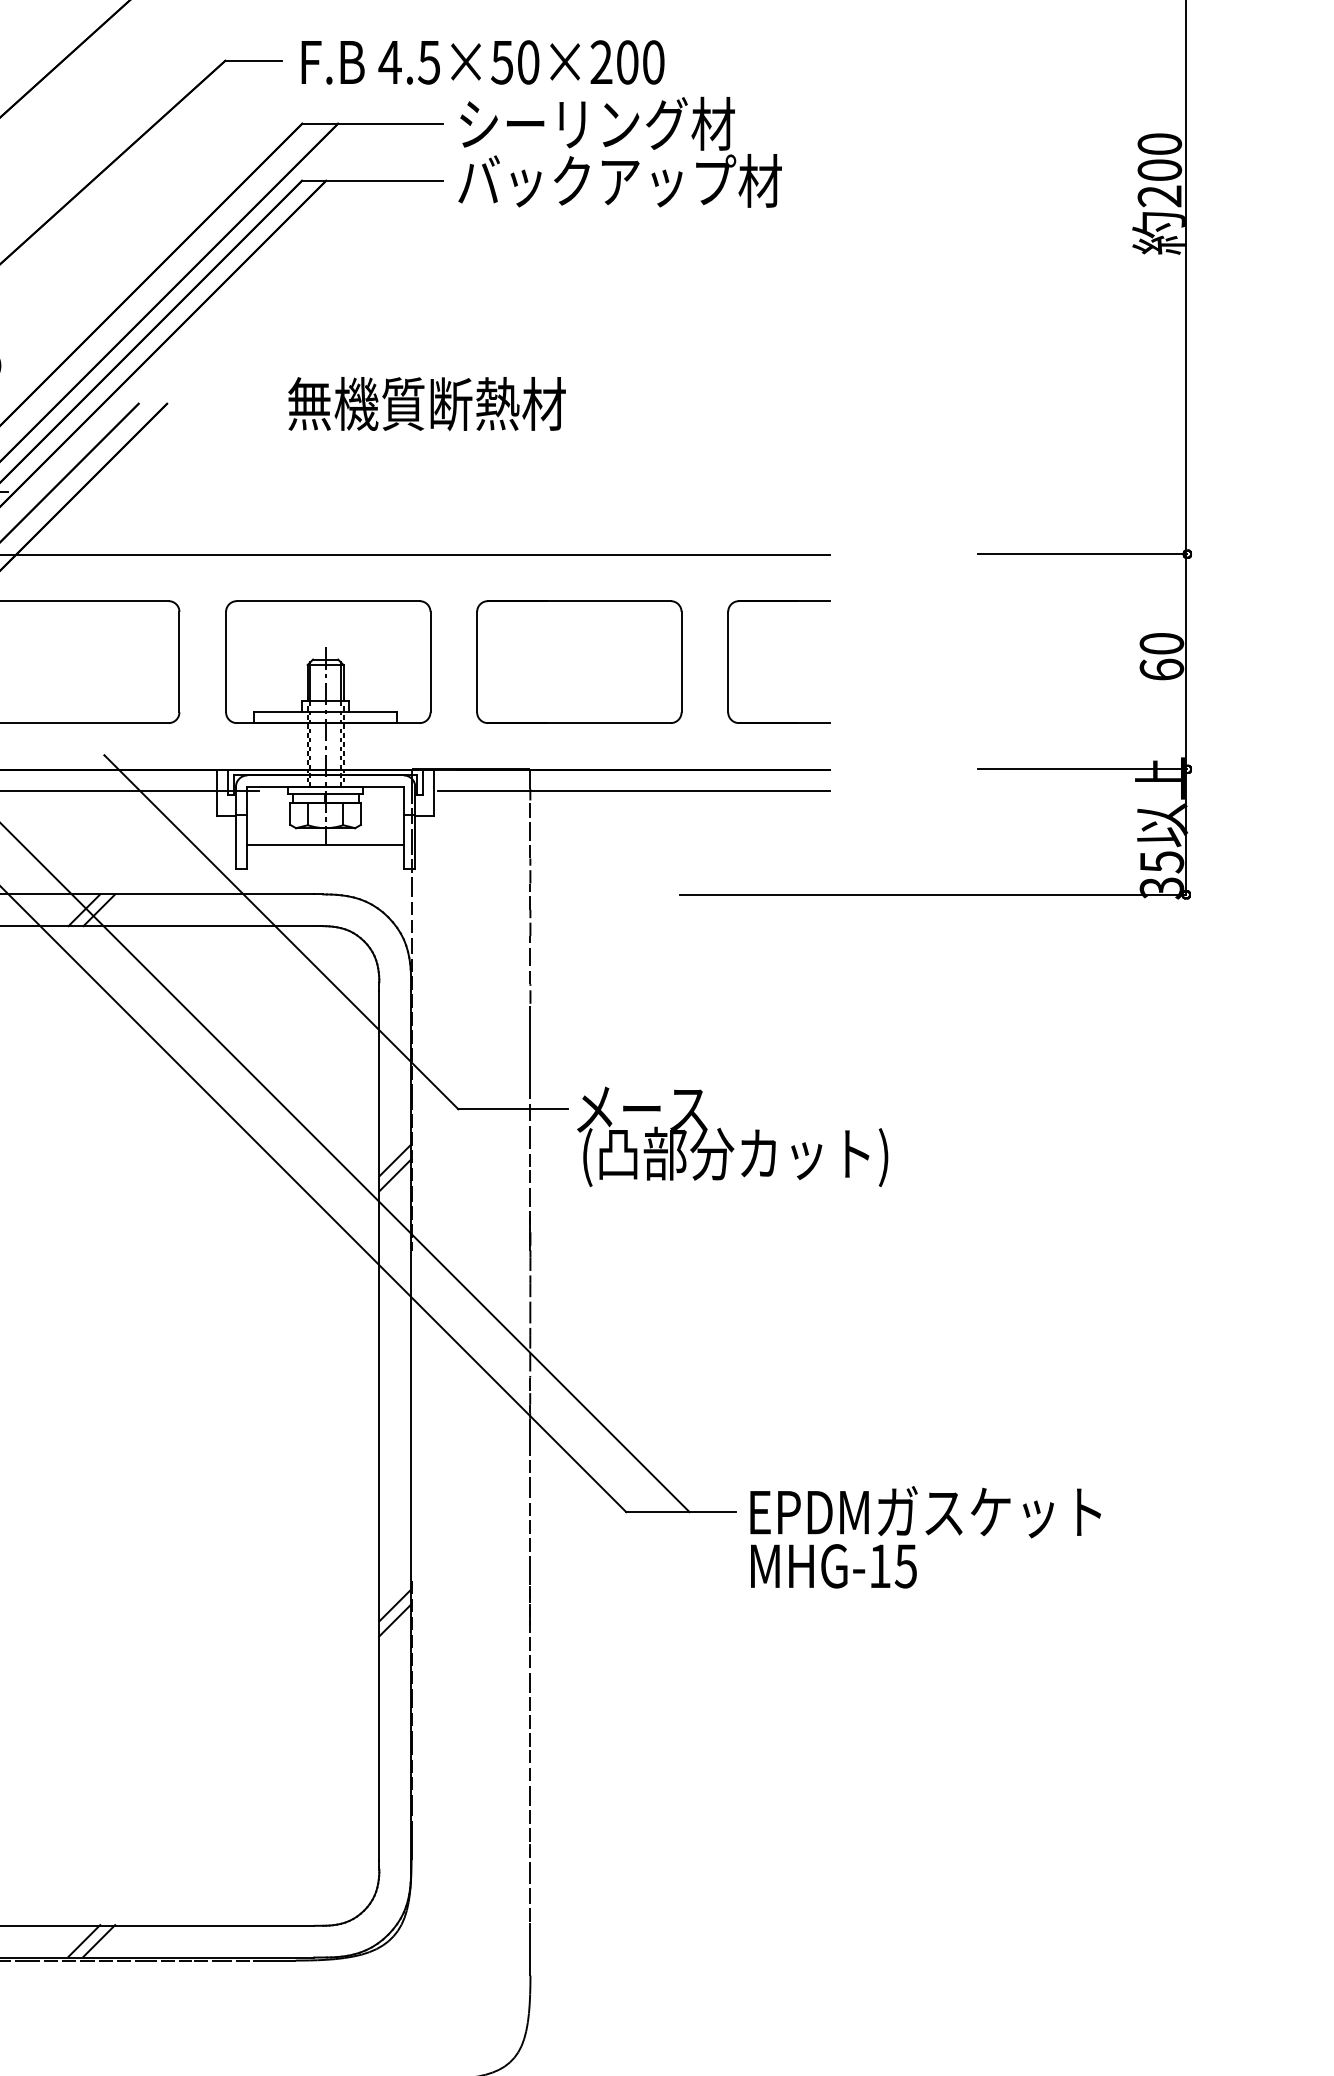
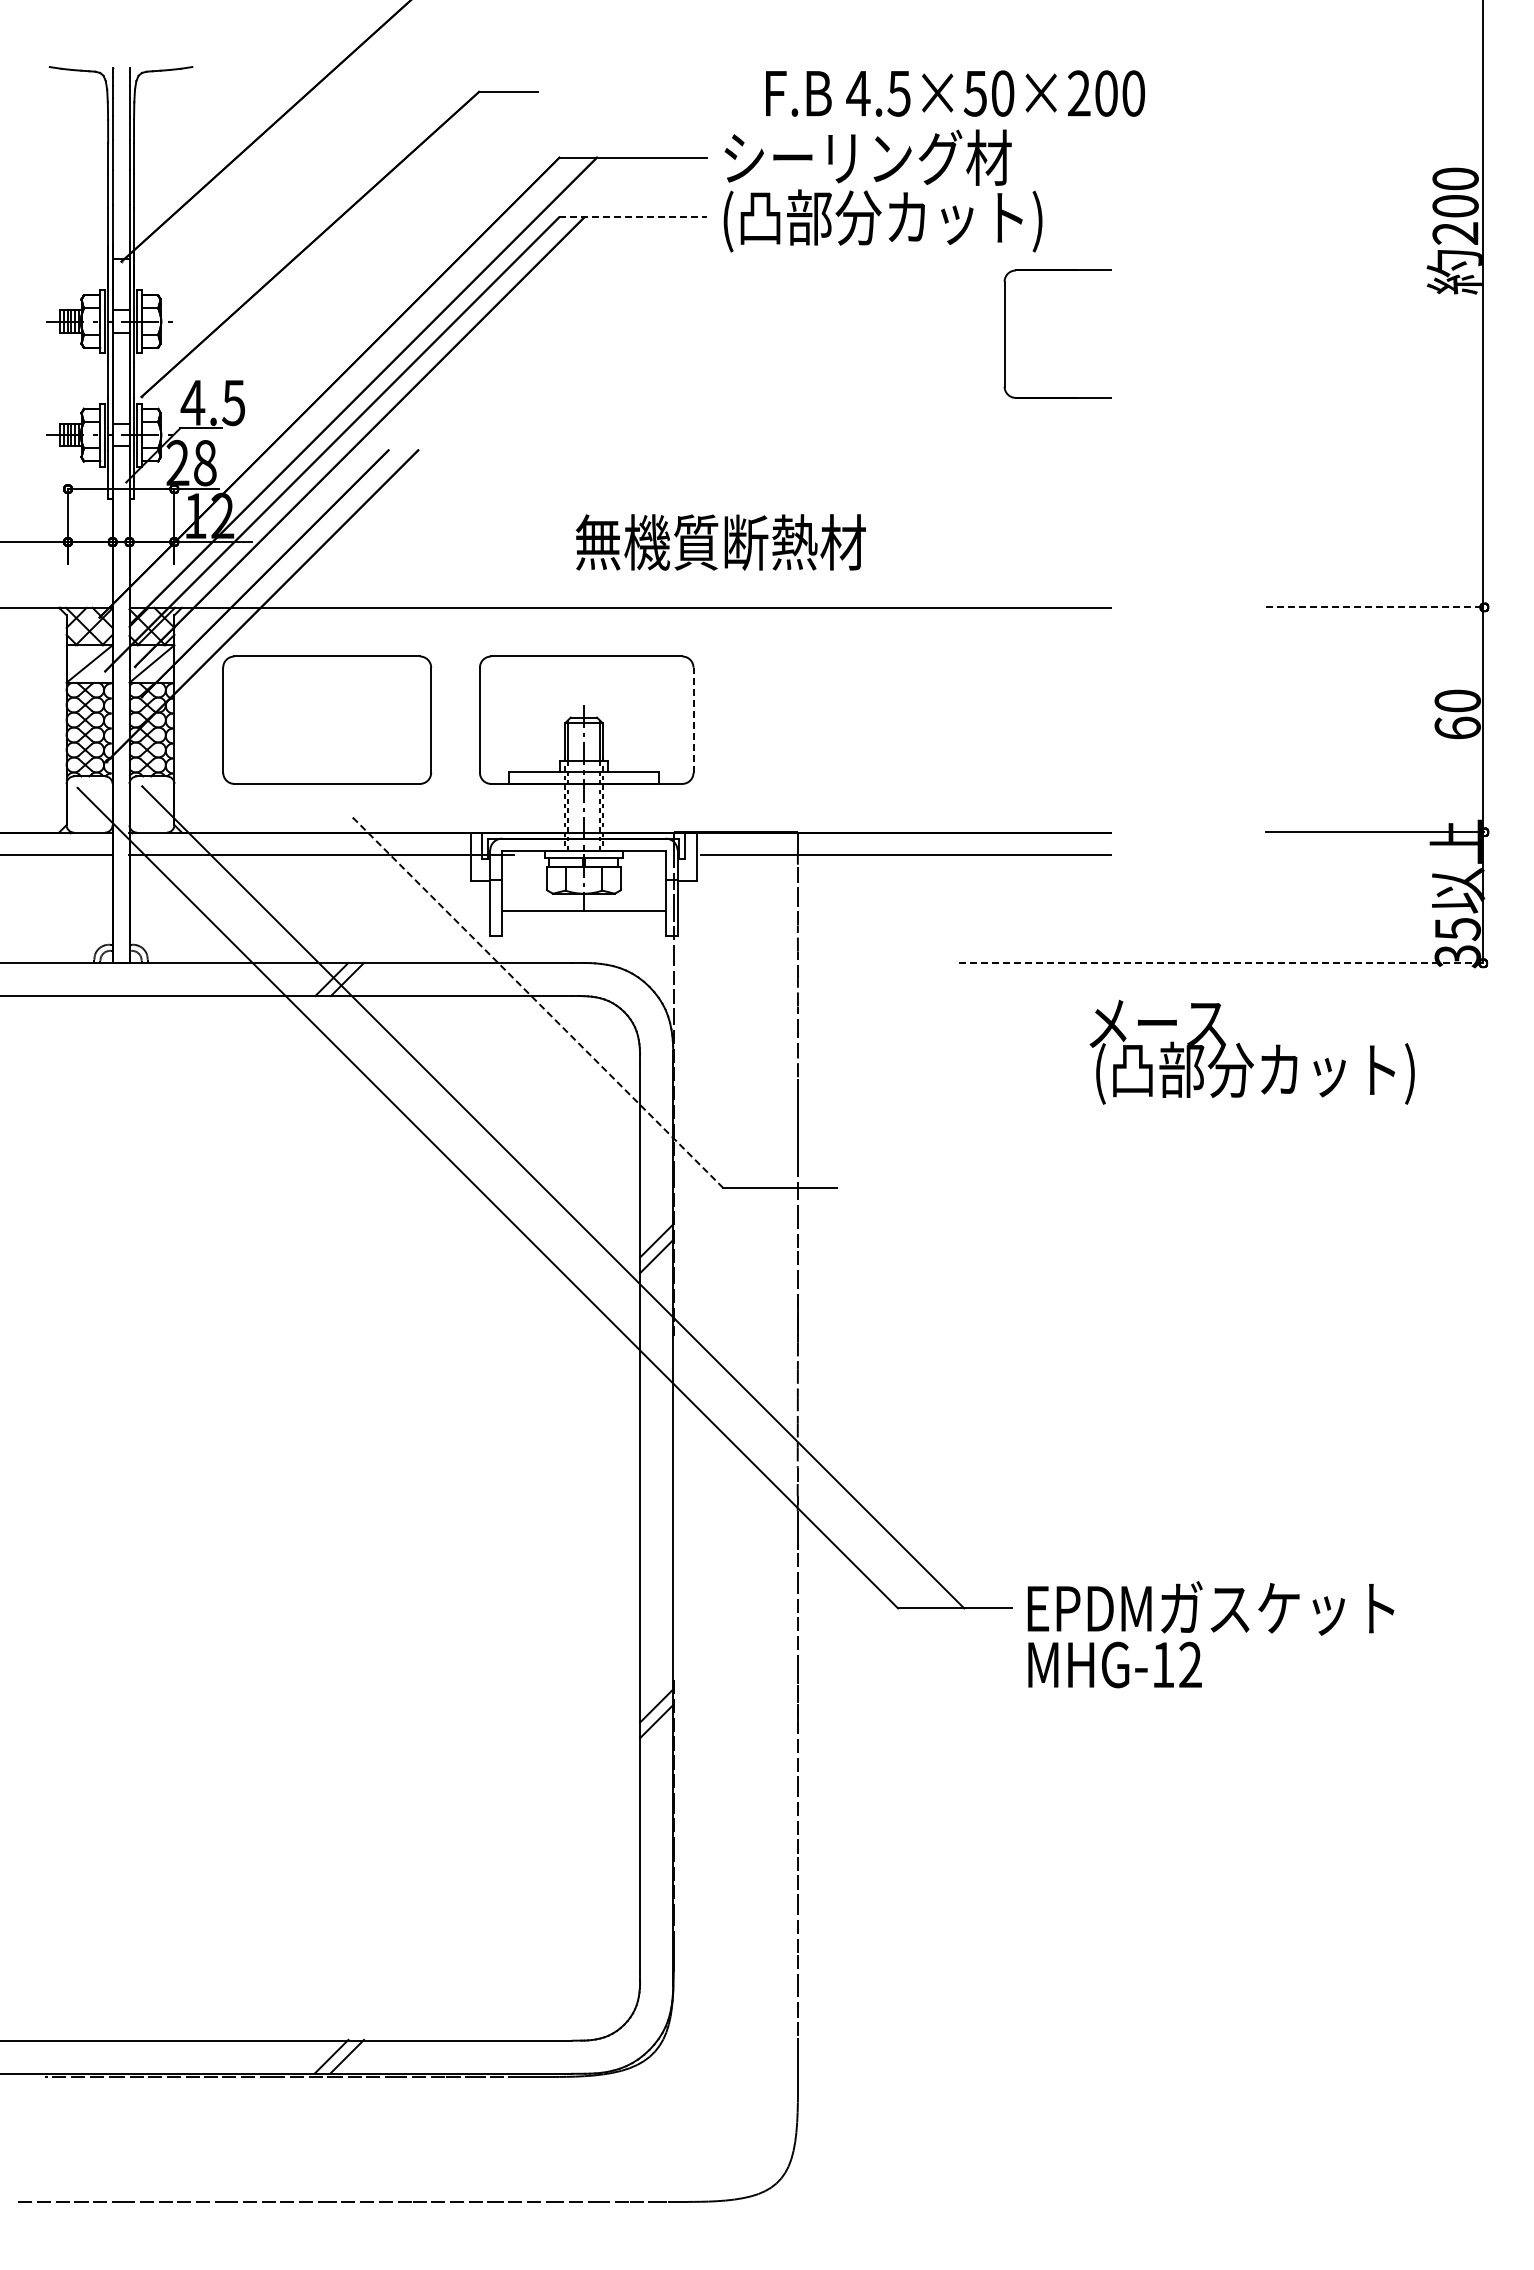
text: (483, 62) -> (955, 93), moved
line: (373, 181) -> (633, 217), solid -> dashed
text: (619, 183) -> (891, 220), バックアップ材 -> (凸部分カット)
text: (426, 404) -> (720, 542), moved
line: (1083, 554) -> (1375, 607), solid -> dashed
line: (430, 661) -> (693, 719), solid -> dashed
part: (578, 661) -> (848, 719), removed
part: (729, 661) -> (1005, 333), moved
line: (932, 894) -> (1218, 963), solid -> dashed
line: (281, 932) -> (537, 1002), solid -> dashed
text: (731, 1136) -> (1251, 1051), moved
text: (905, 1565) -> (1189, 1664), MHG-15 -> MHG-12

